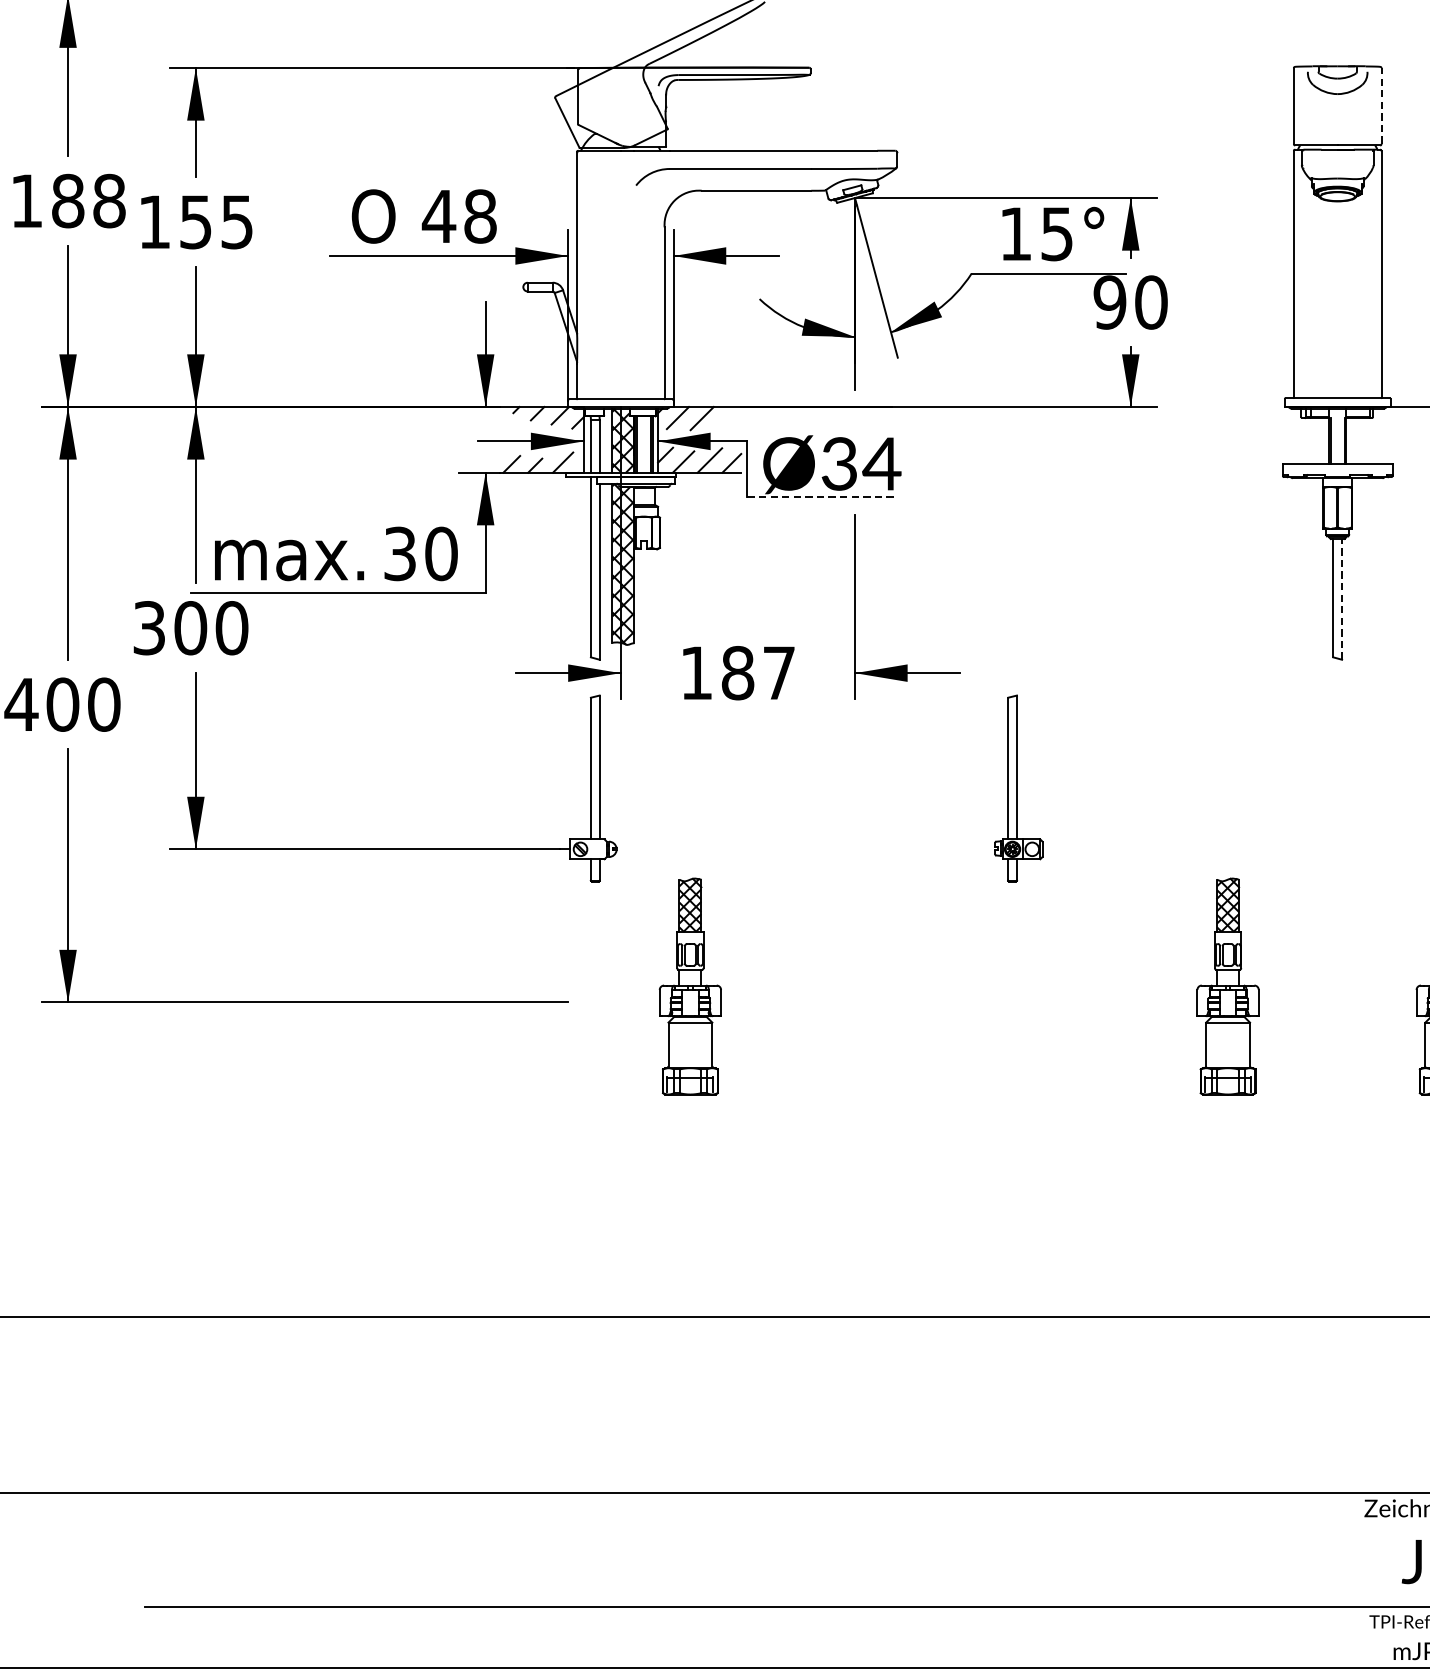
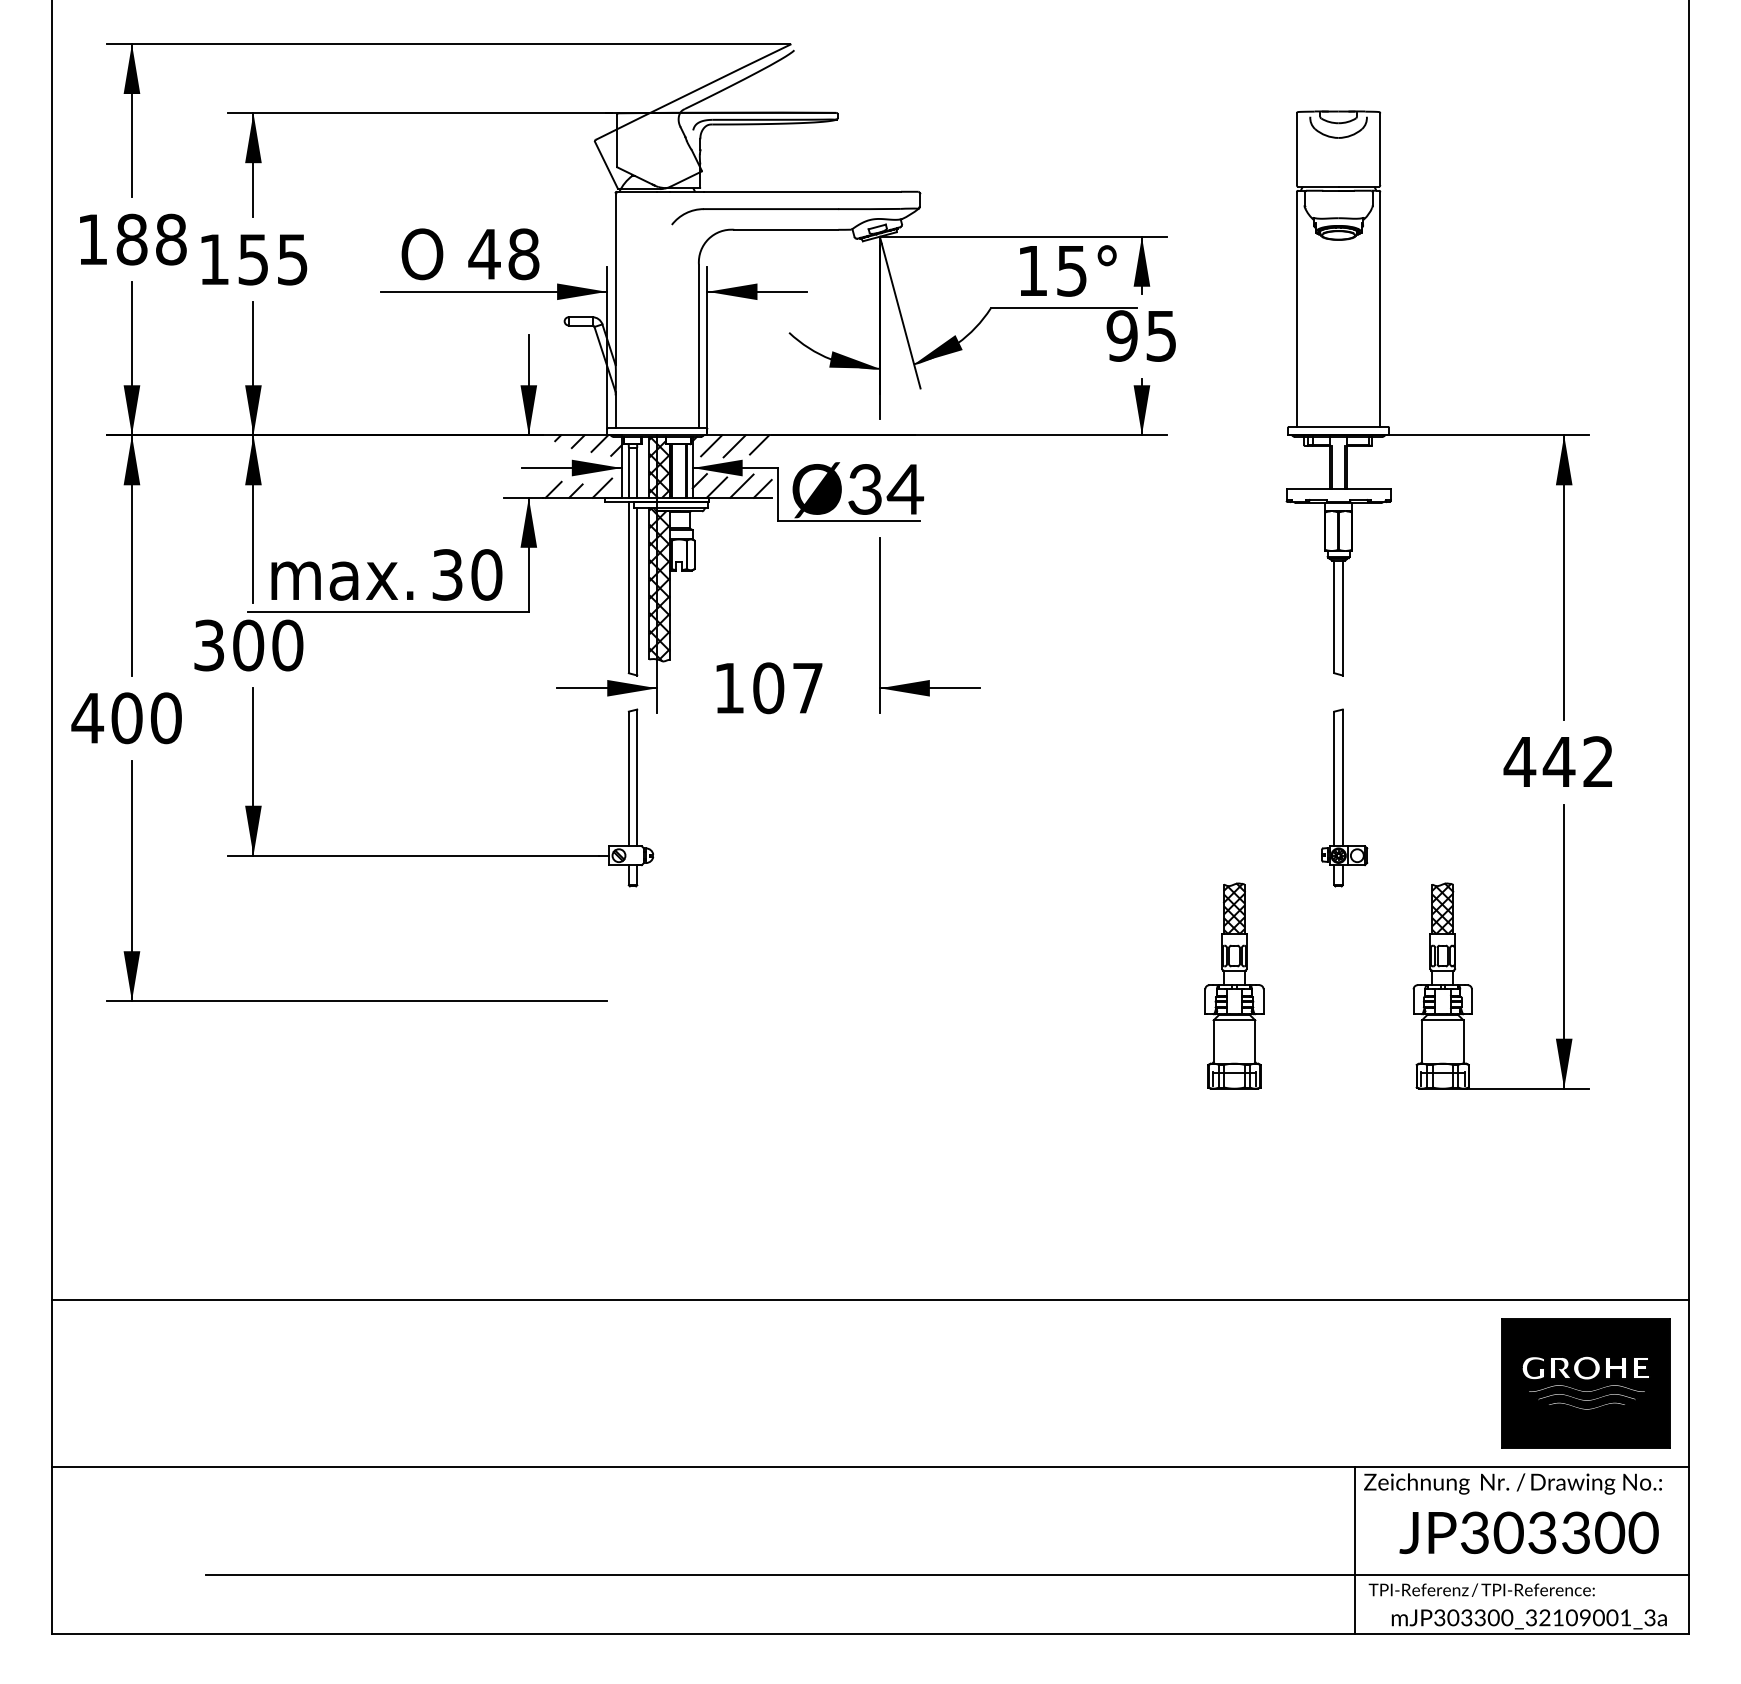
line: (1381, 106) -> (1380, 149), dashed -> solid
text: (1151, 301) -> (1161, 335), 90 -> 95
line: (728, 416) -> (759, 444), added
line: (823, 496) -> (849, 520), dashed -> solid
line: (1341, 598) -> (1342, 617), dashed -> solid
text: (737, 672) -> (768, 687), 187 -> 107
part: (1018, 788) -> (1344, 797), moved
part: (690, 985) -> (723, 985), removed
line: (1355, 1580) -> (1355, 1550), added

